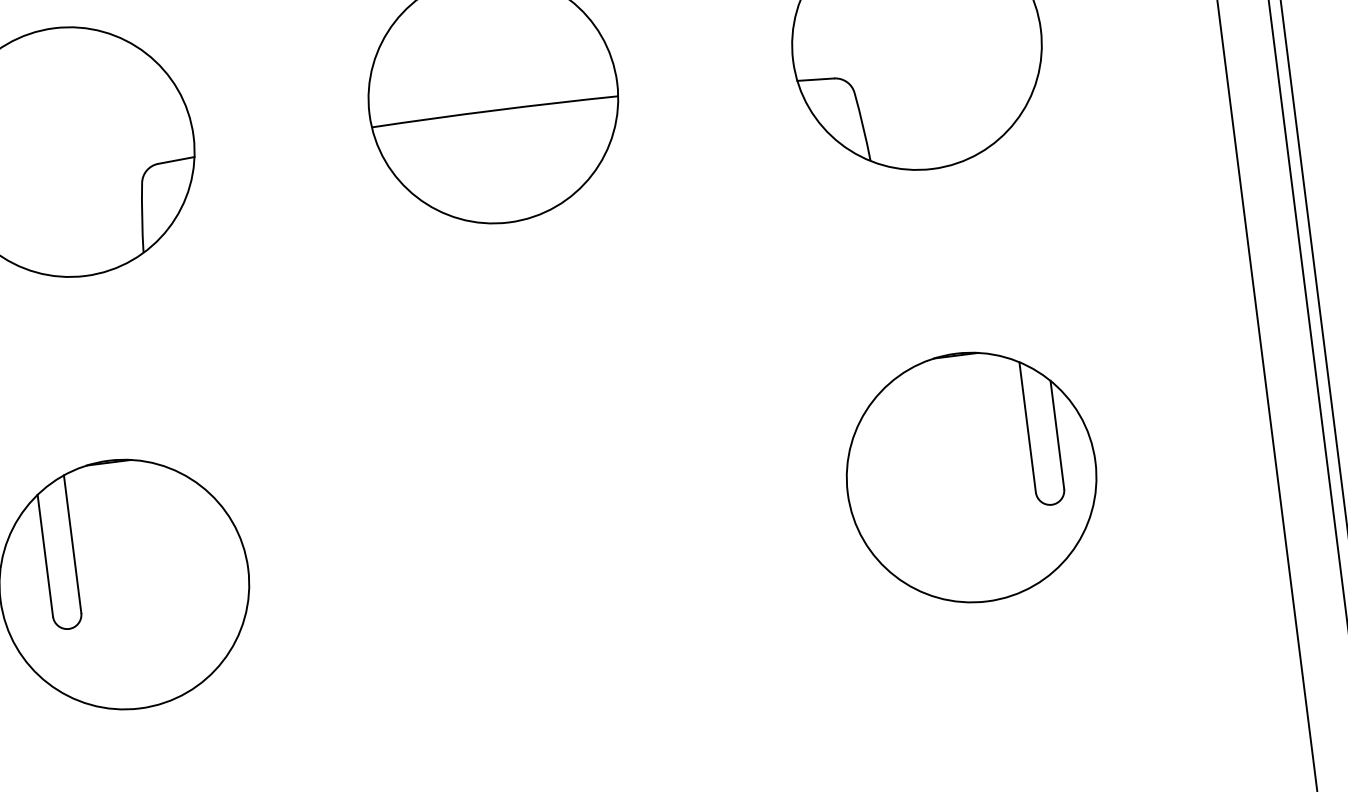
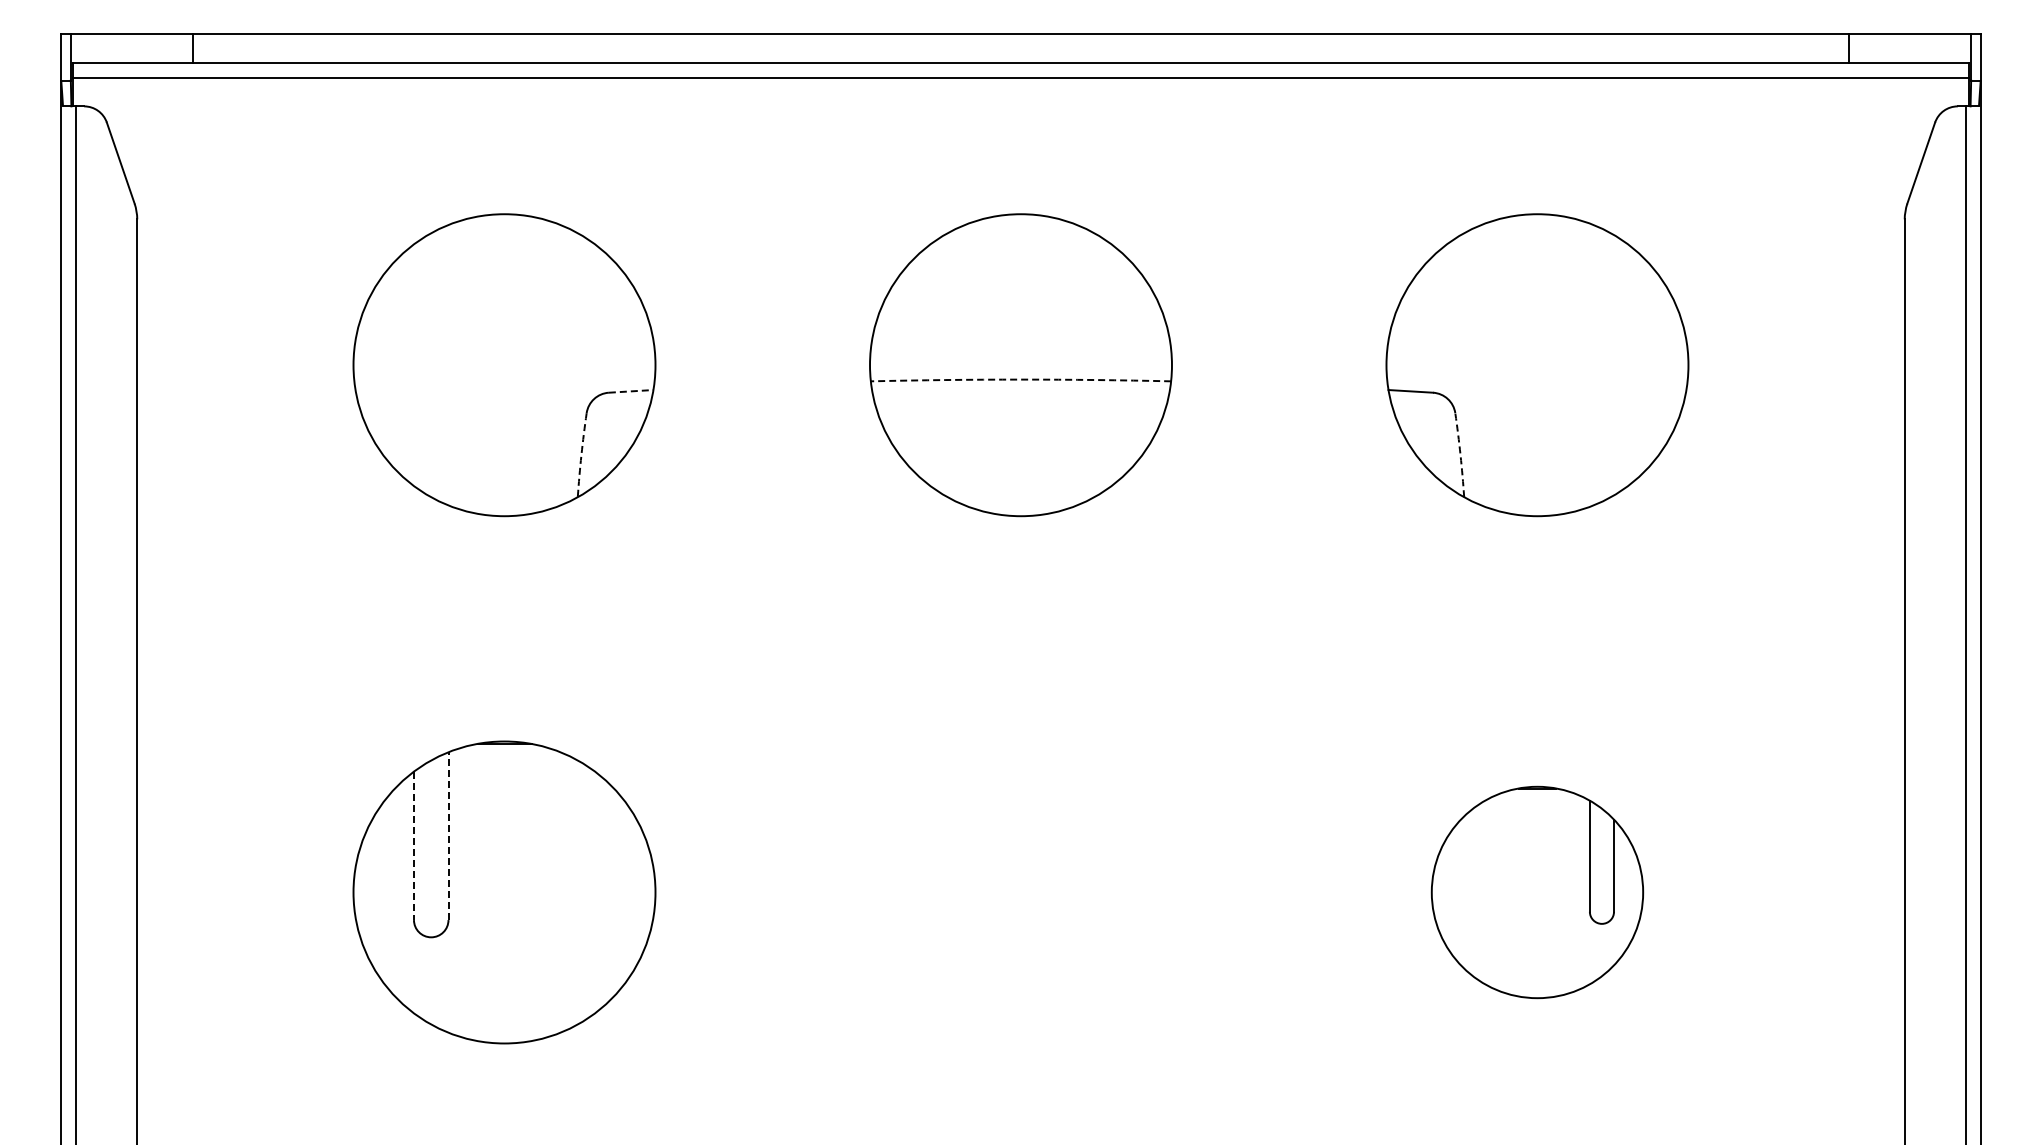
arc: (495, 110) -> (1021, 379), solid -> dashed
arc: (863, 127) -> (1460, 455), solid -> dashed
line: (176, 160) -> (631, 391), solid -> dashed
arc: (142, 218) -> (581, 455), solid -> dashed
part: (971, 477) -> (1537, 892), size x0.7
line: (72, 544) -> (448, 836), solid -> dashed
line: (45, 556) -> (413, 846), solid -> dashed

